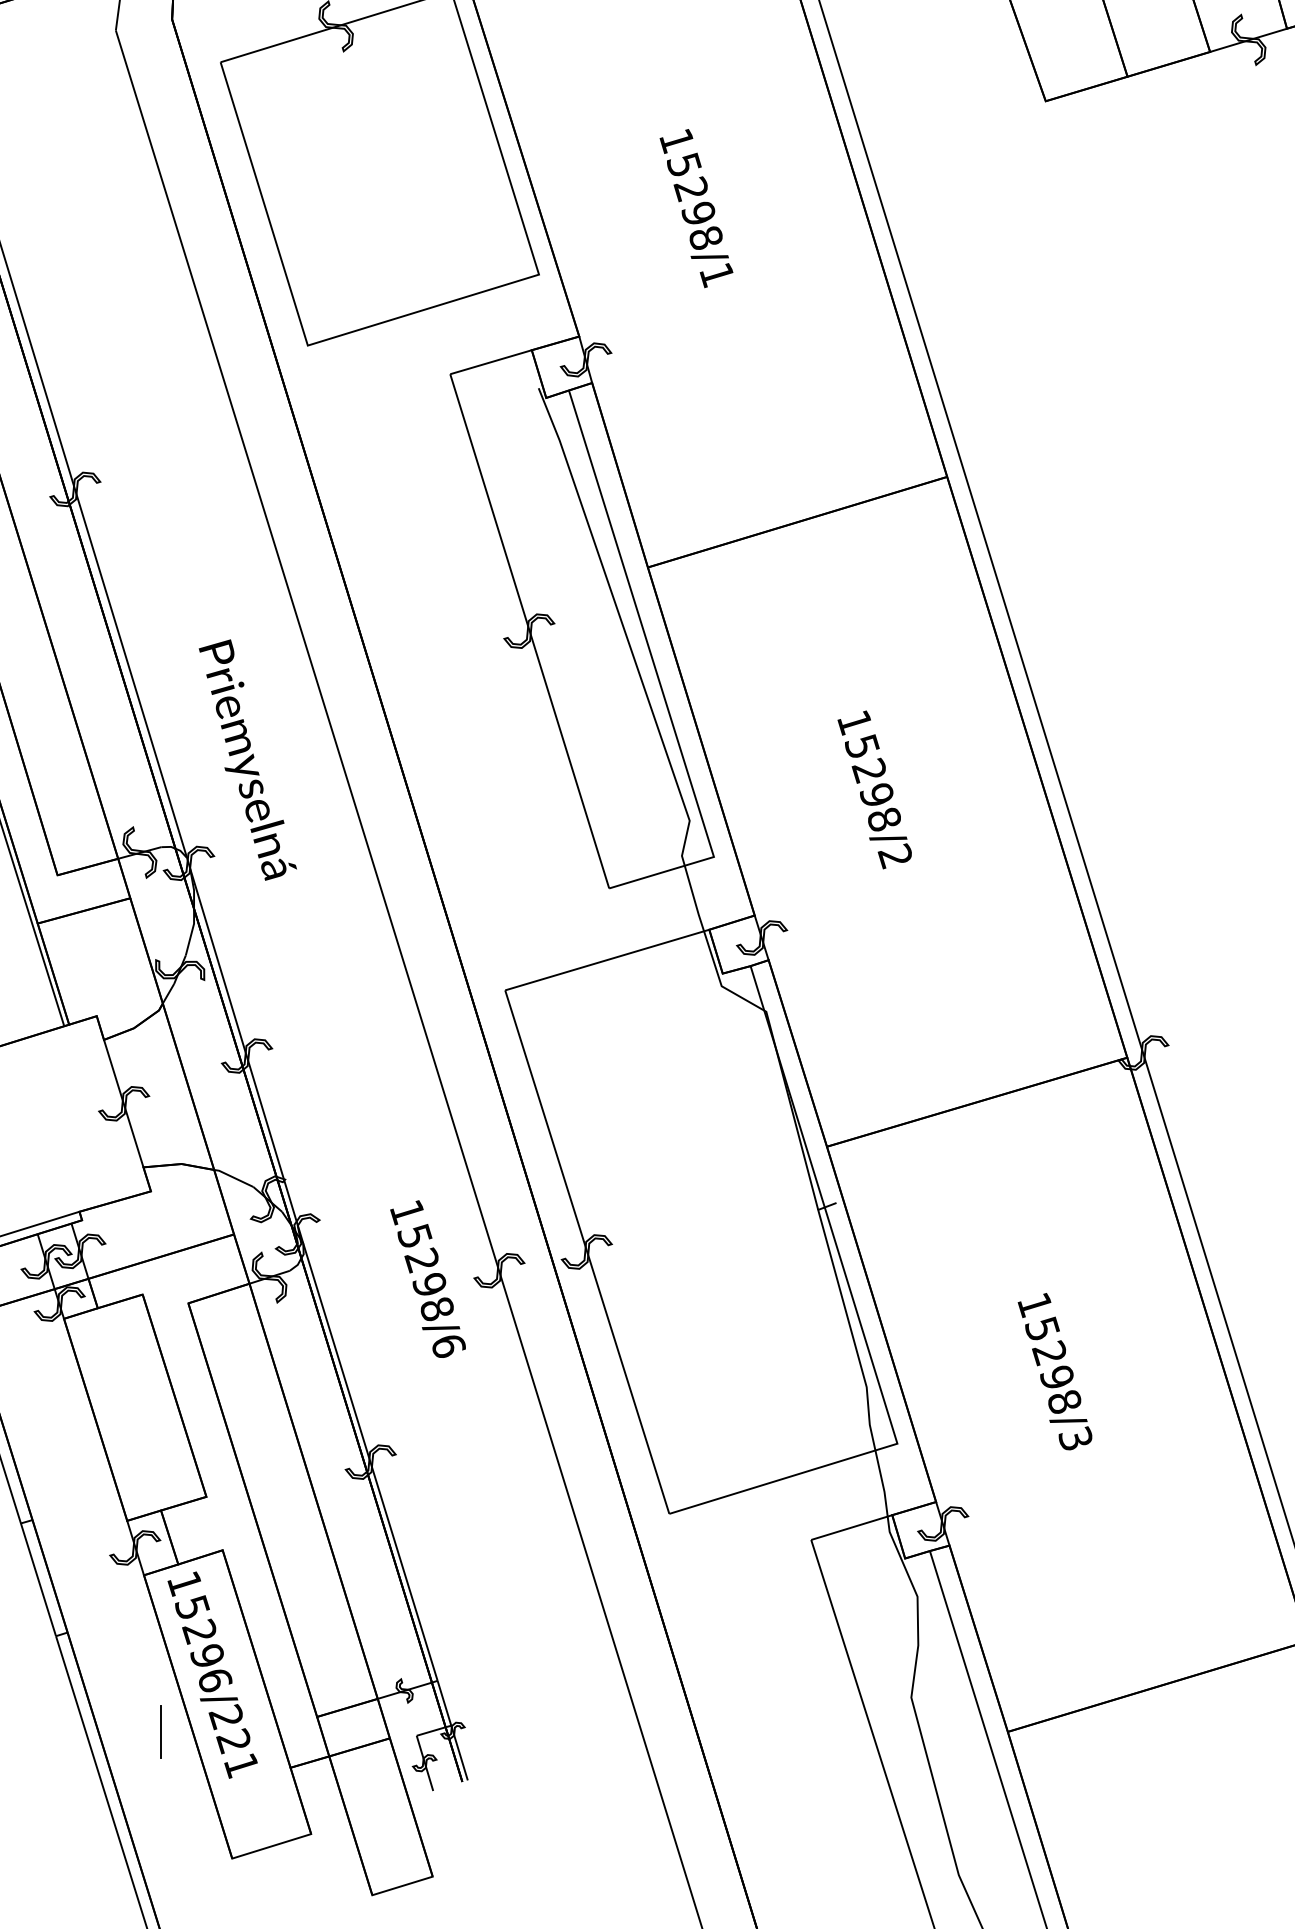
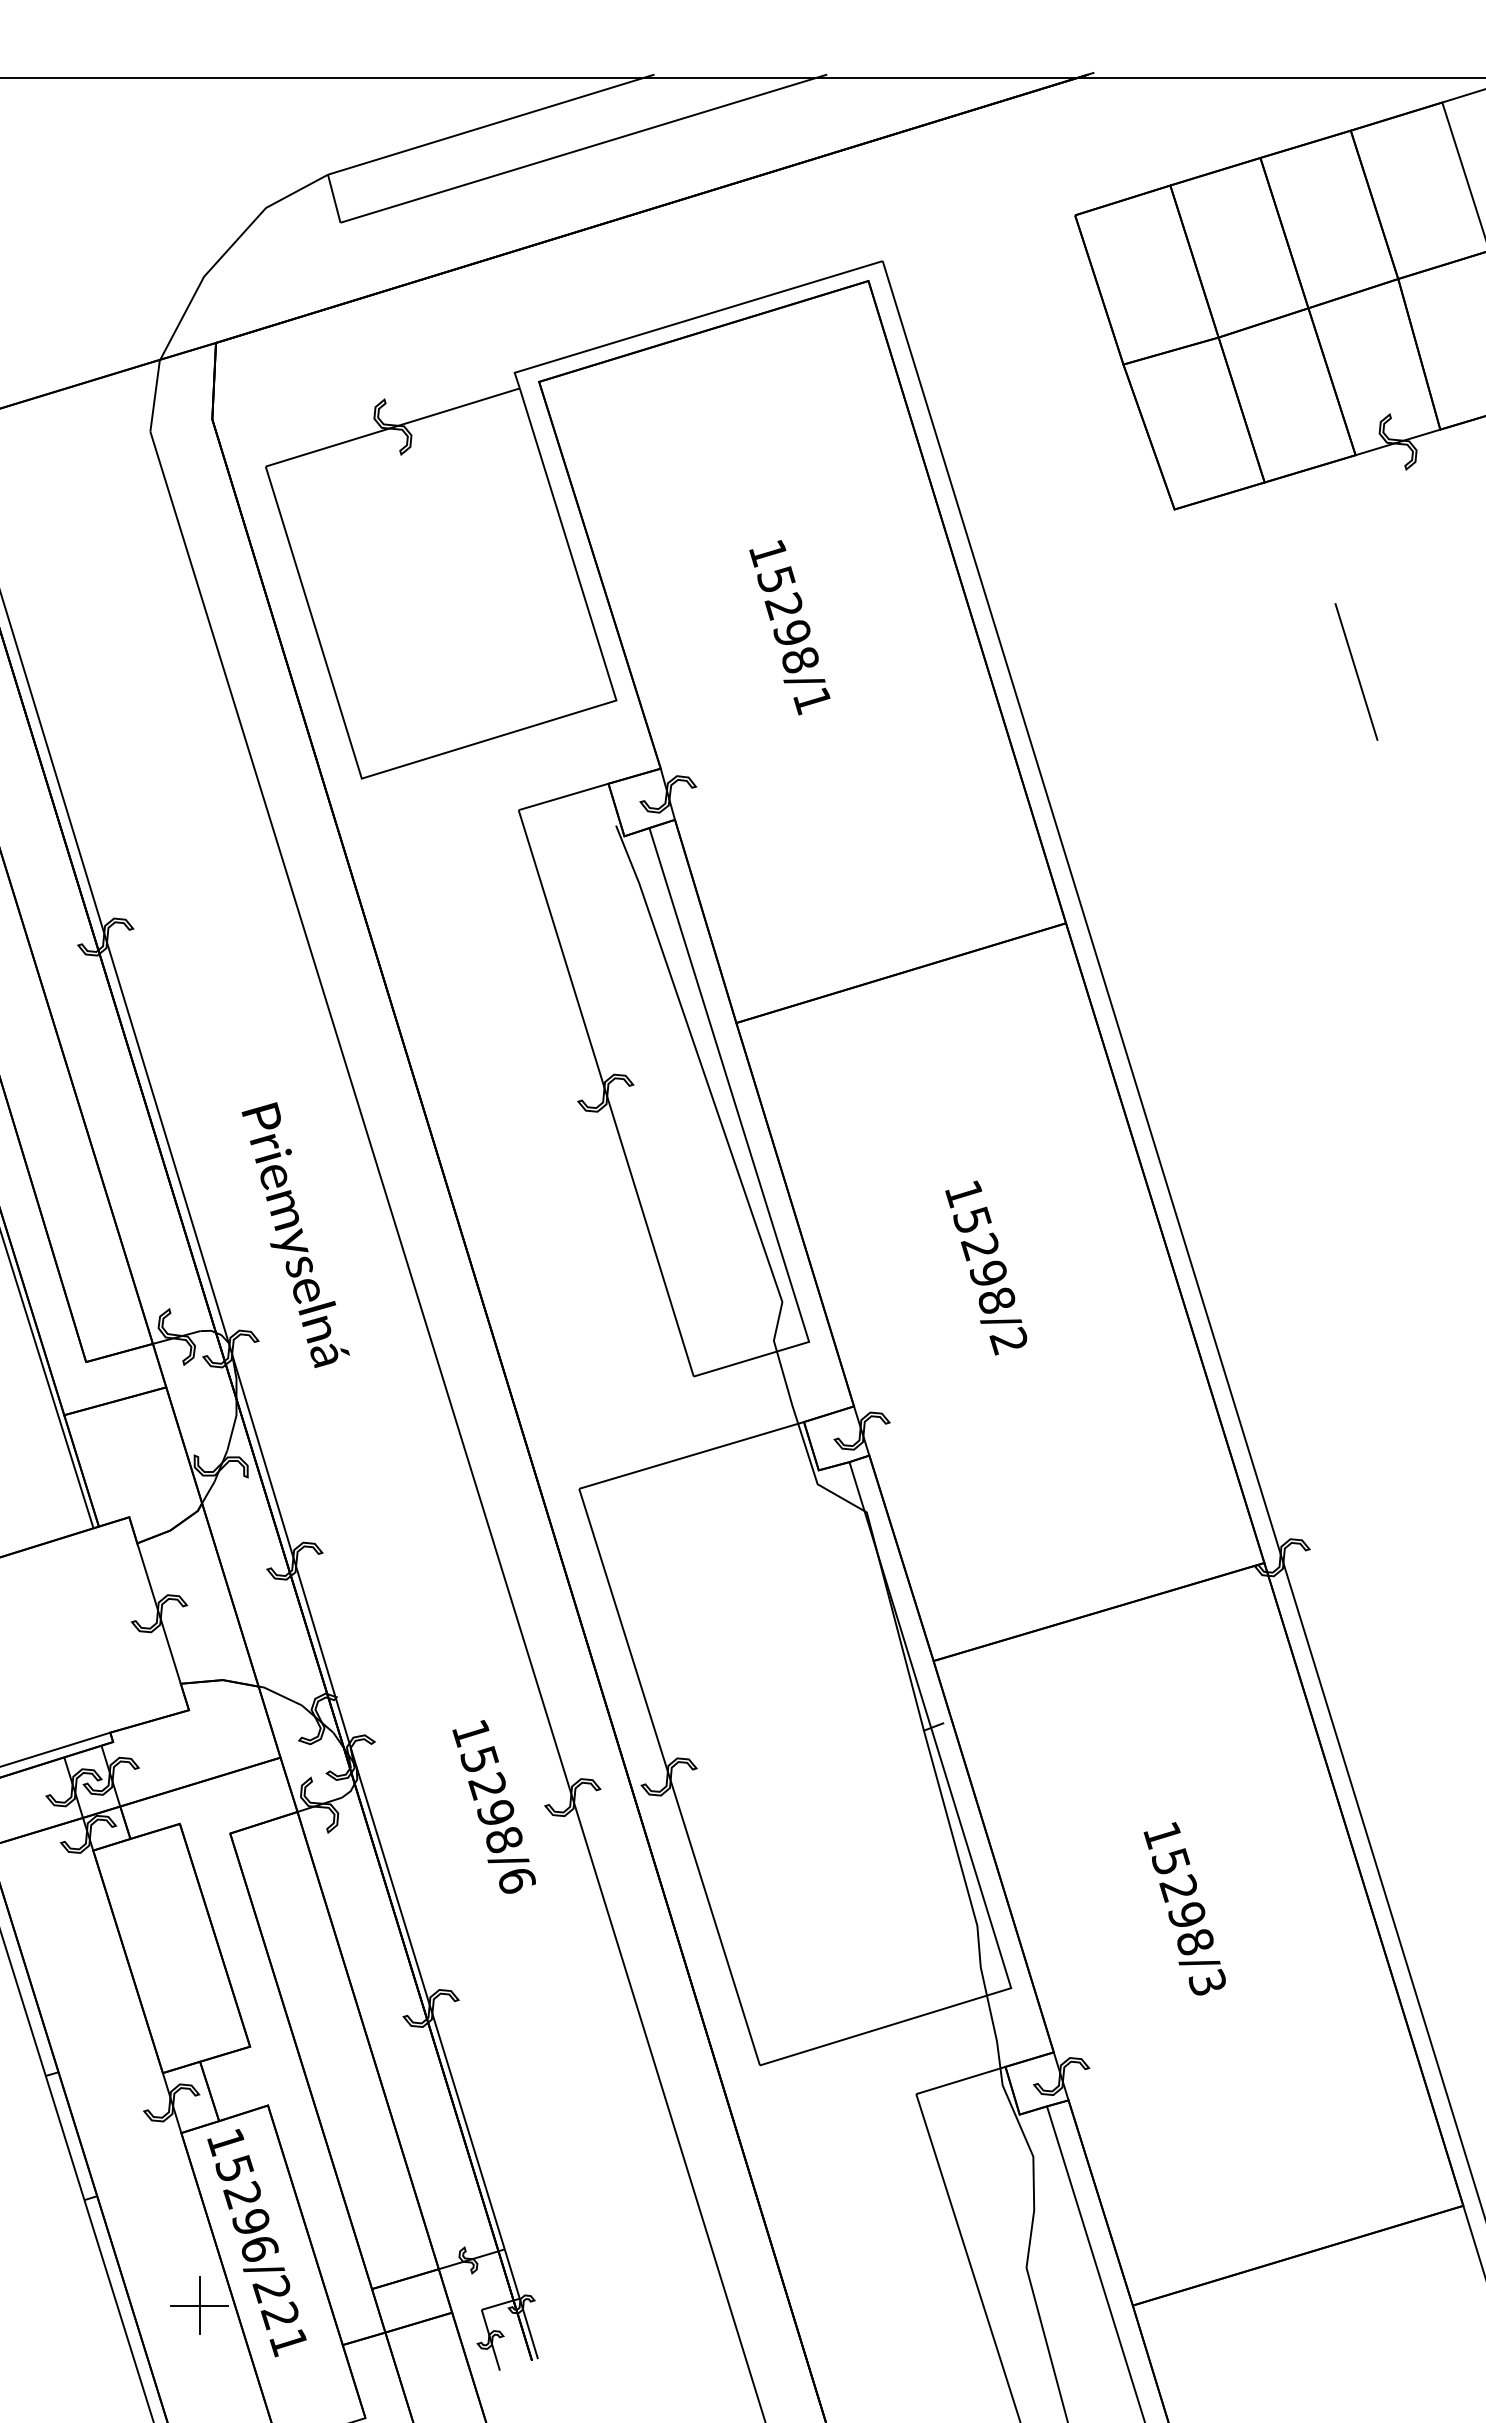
line: (1210, 248) -> (1356, 671), added
line: (160, 1731) -> (199, 2305), added

